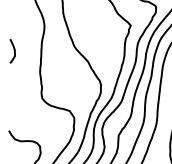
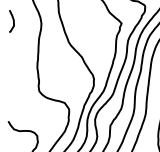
curve: (13, 50) -> (12, 20), moved

